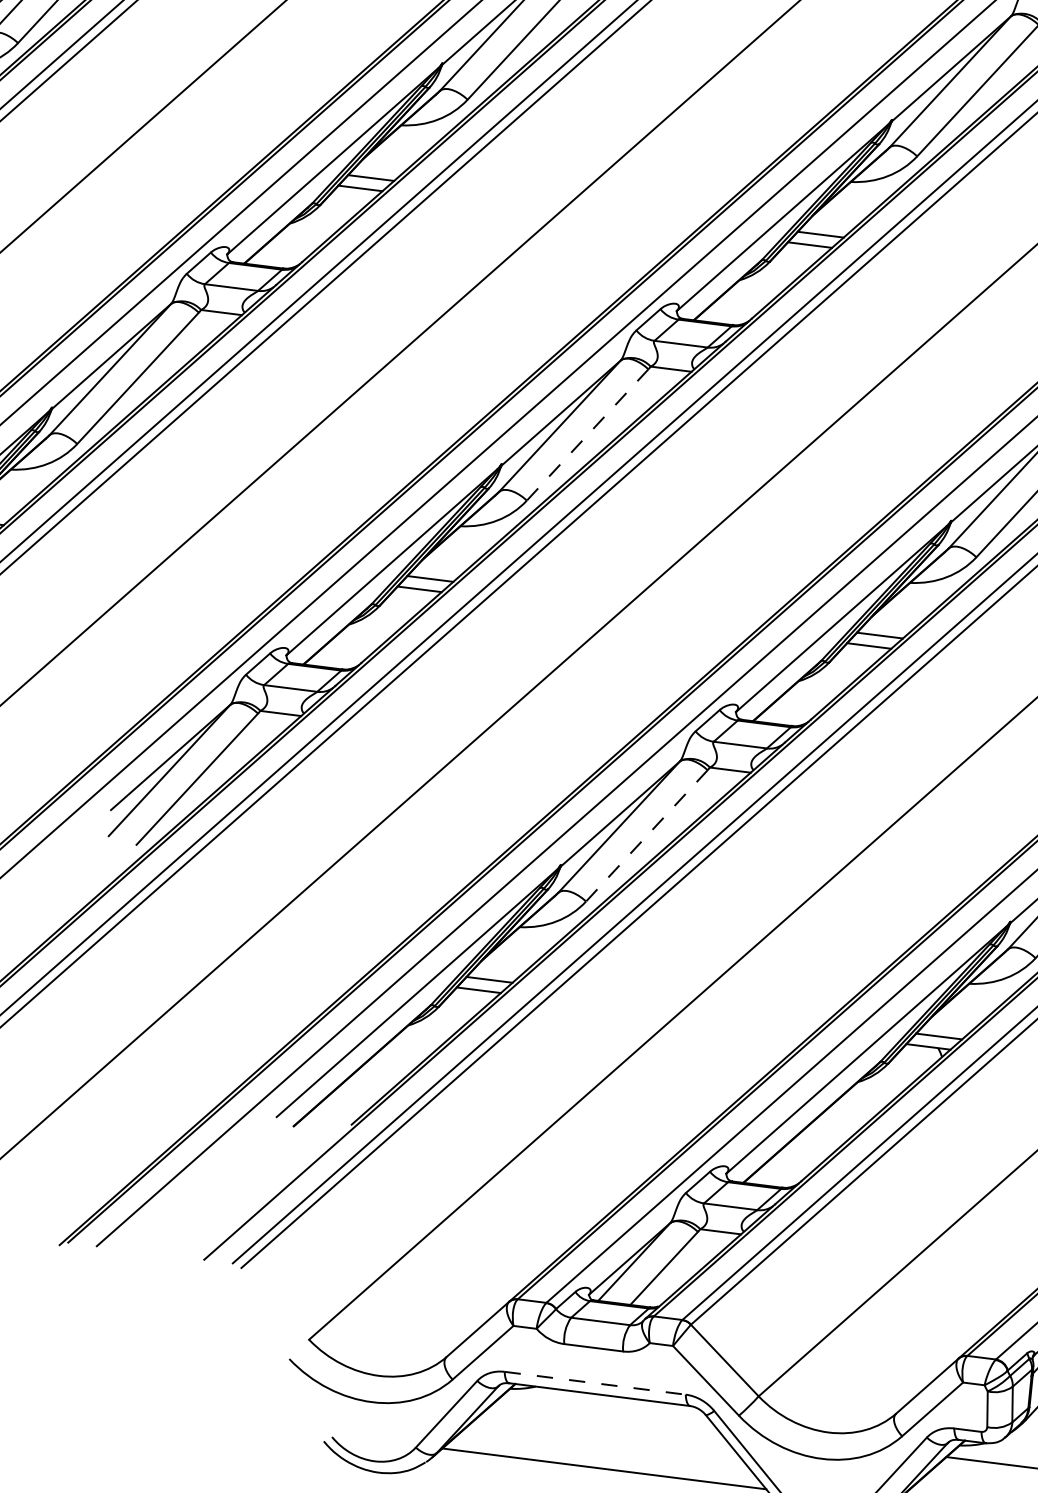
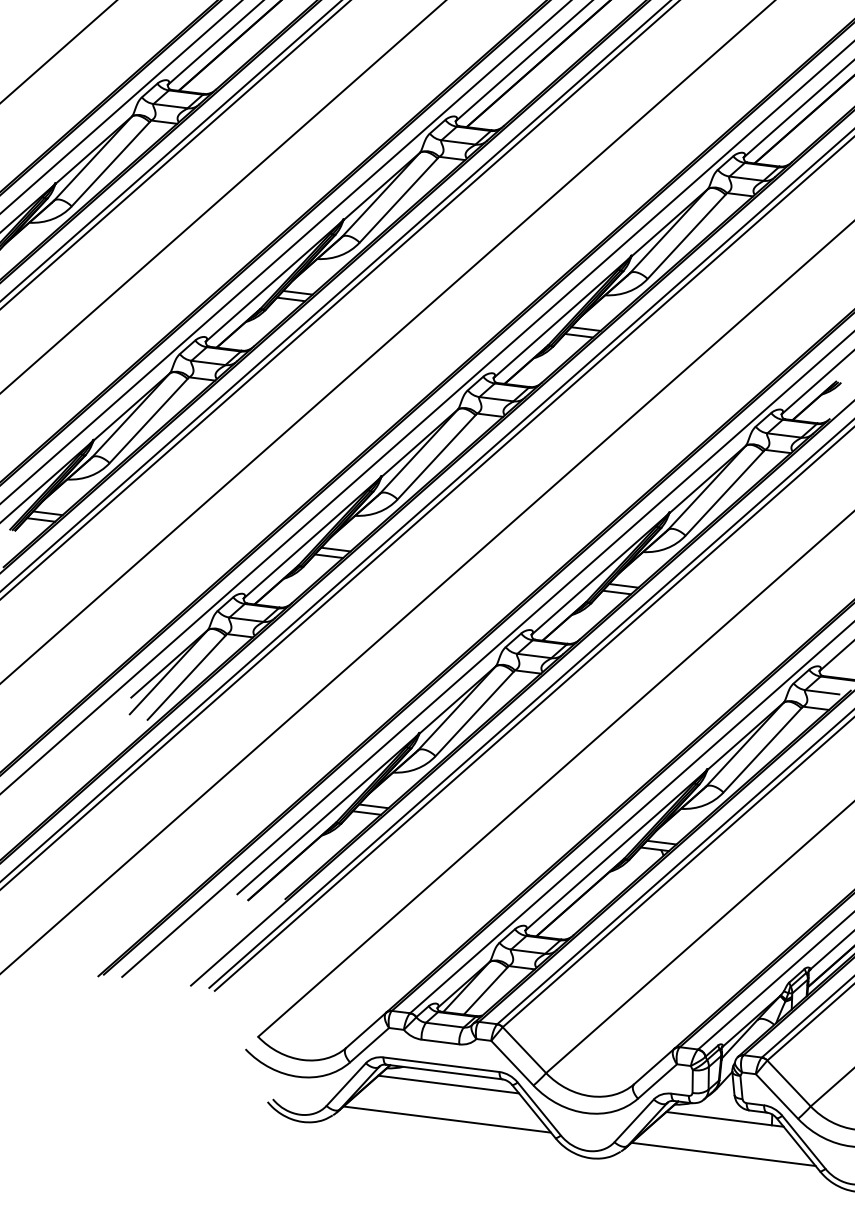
line: (587, 435) -> (436, 457), dashed -> solid
line: (646, 836) -> (474, 714), dashed -> solid
line: (595, 1382) -> (441, 1064), dashed -> solid
line: (606, 1414) -> (448, 1084), added

